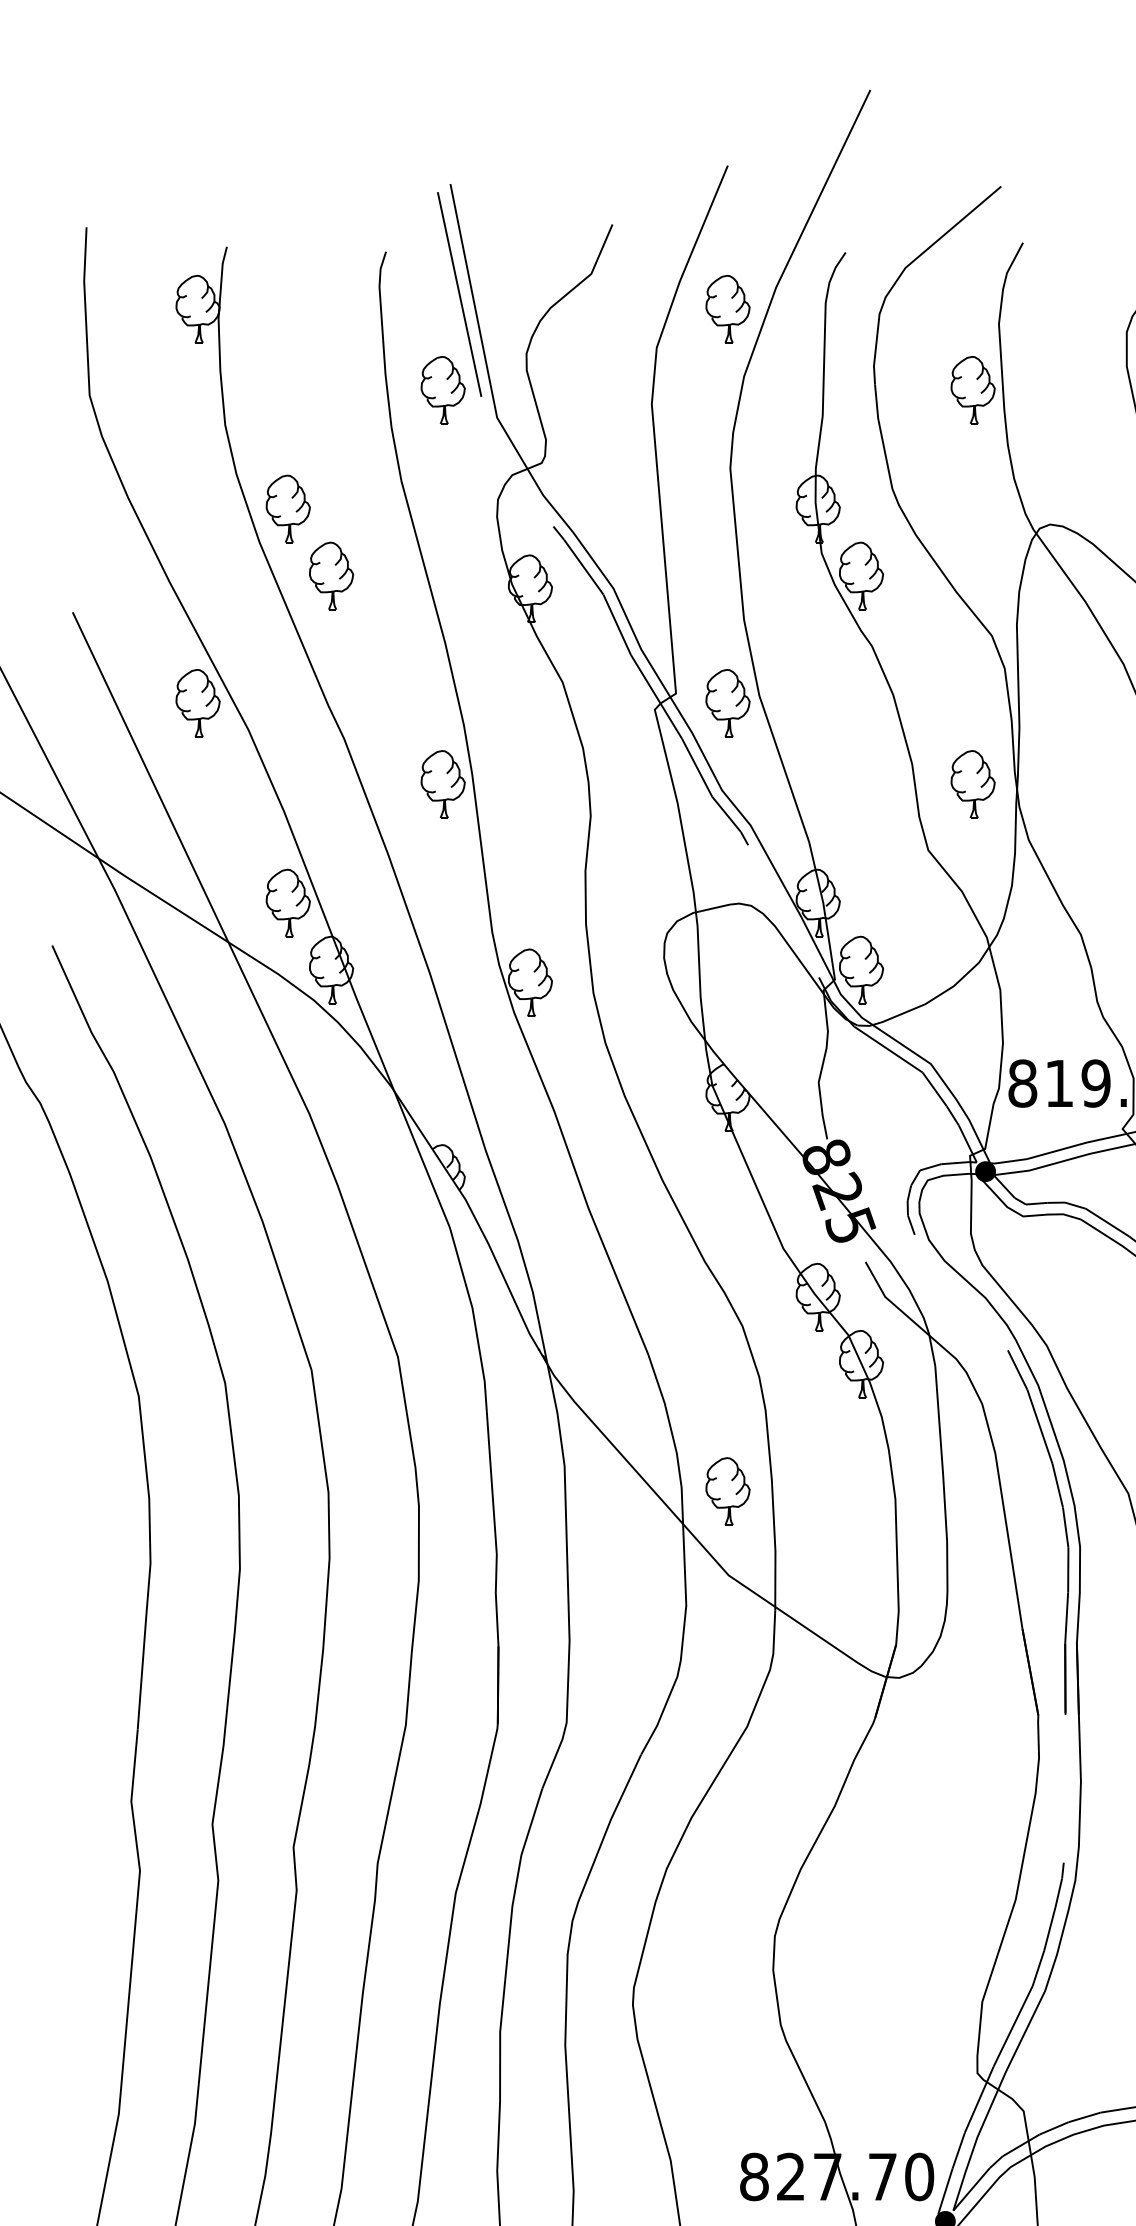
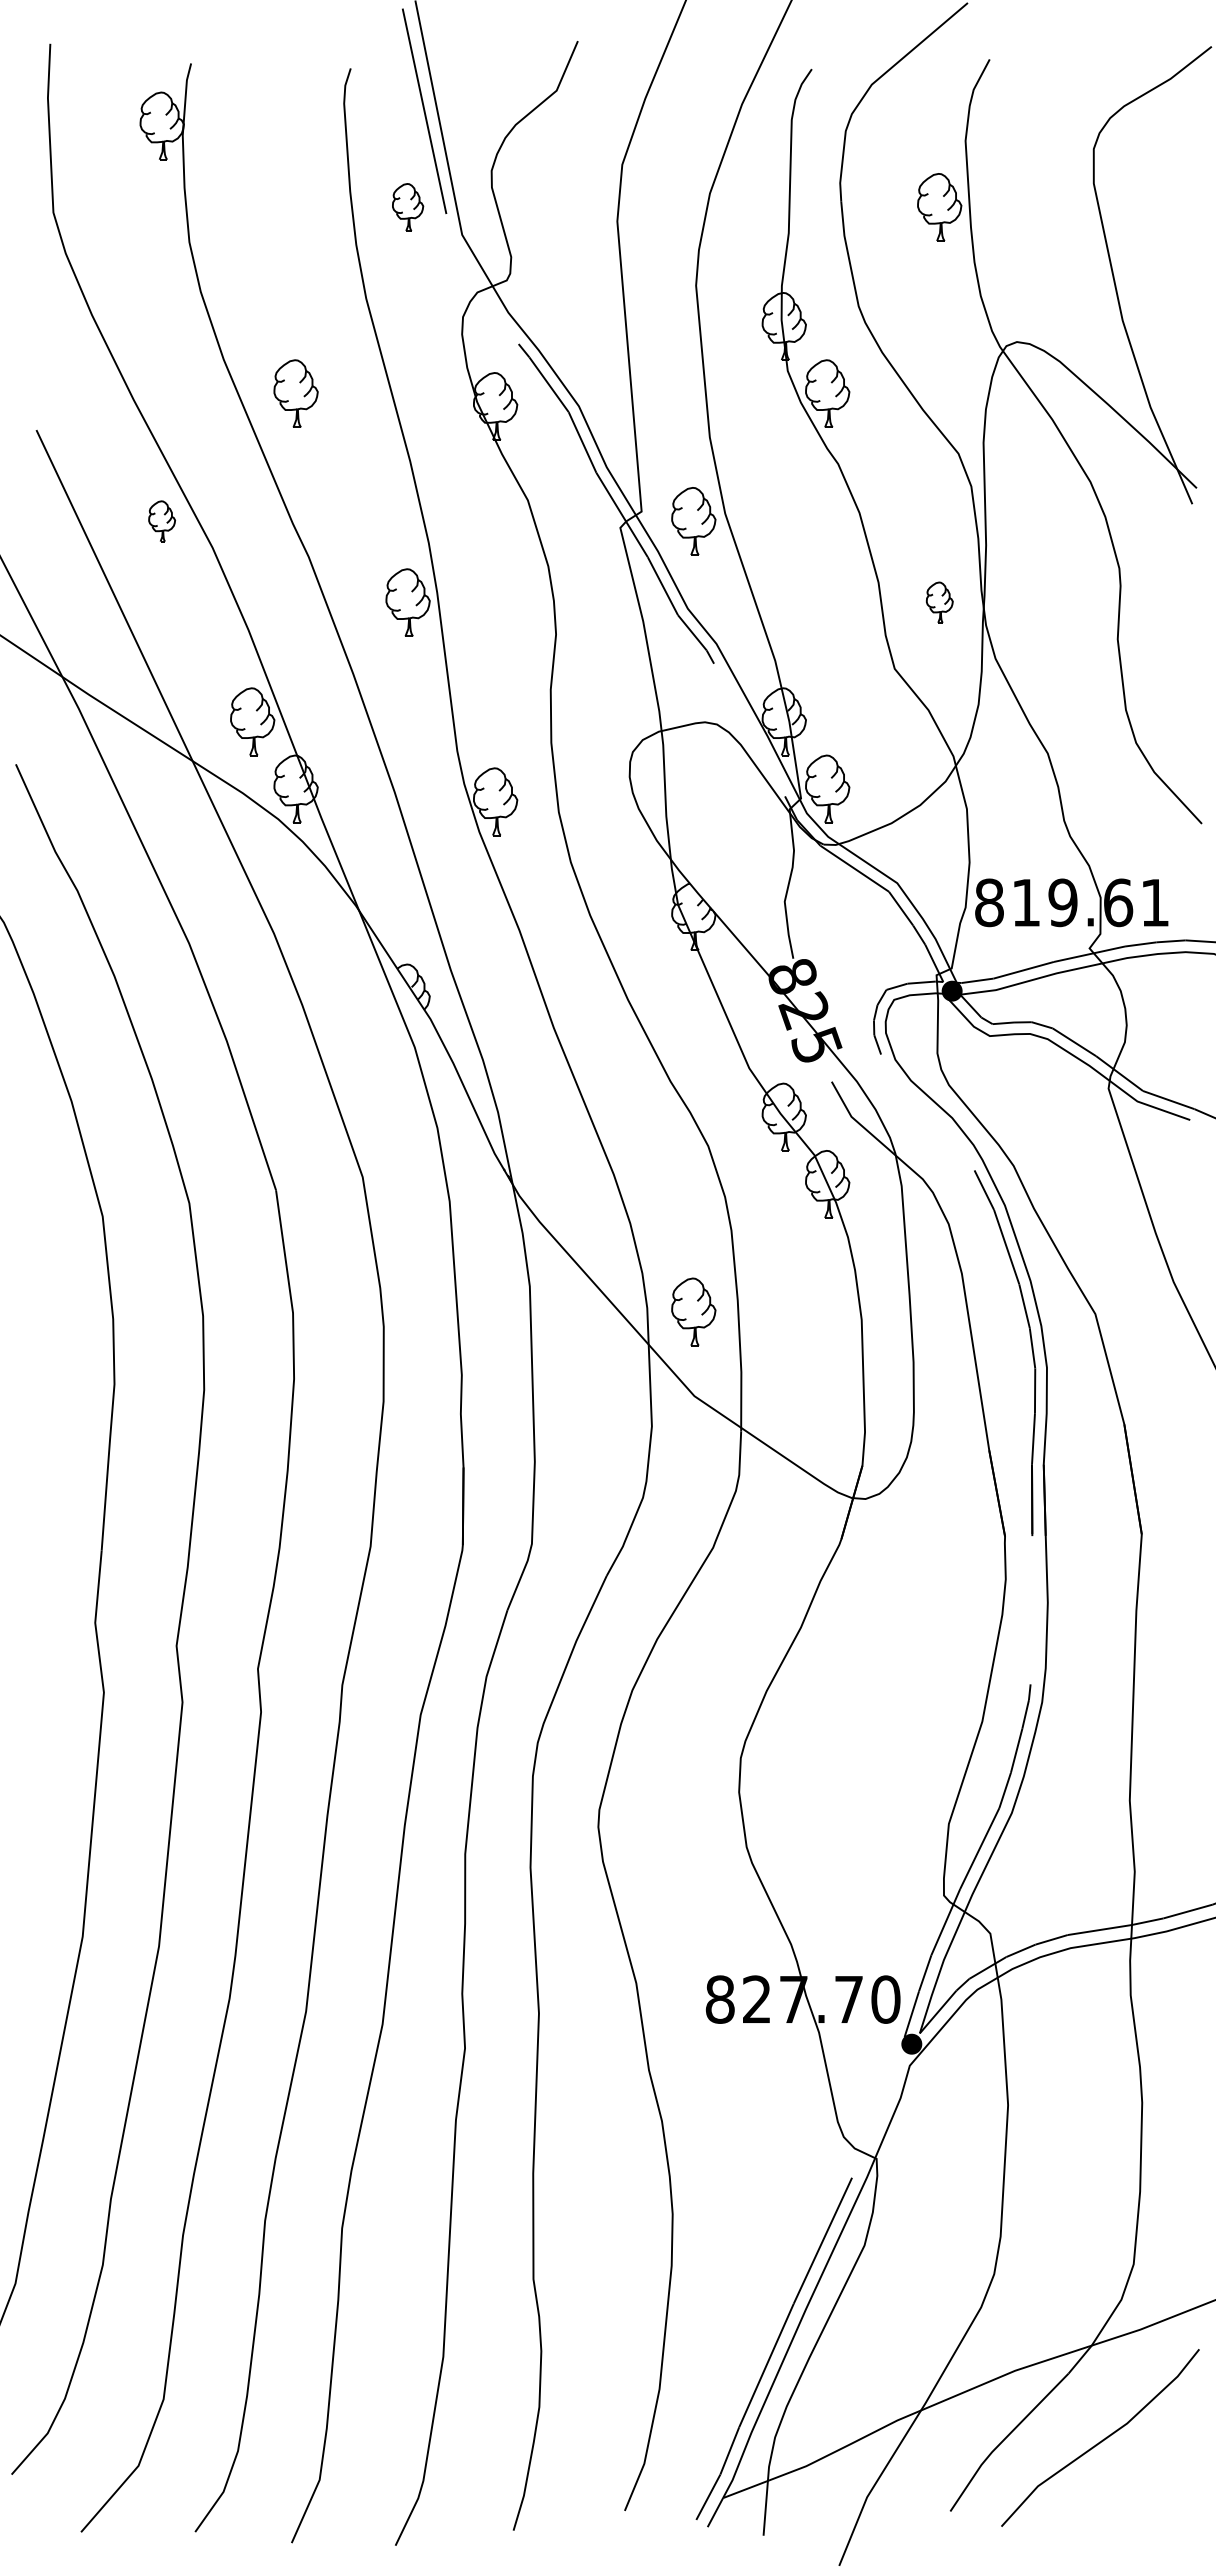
part: (727, 308) -> (693, 125), removed
part: (442, 390) -> (407, 207), size x0.7
part: (288, 509) -> (252, 326), removed
part: (197, 703) -> (161, 521), size x0.6
part: (972, 784) -> (939, 602), size x0.6

